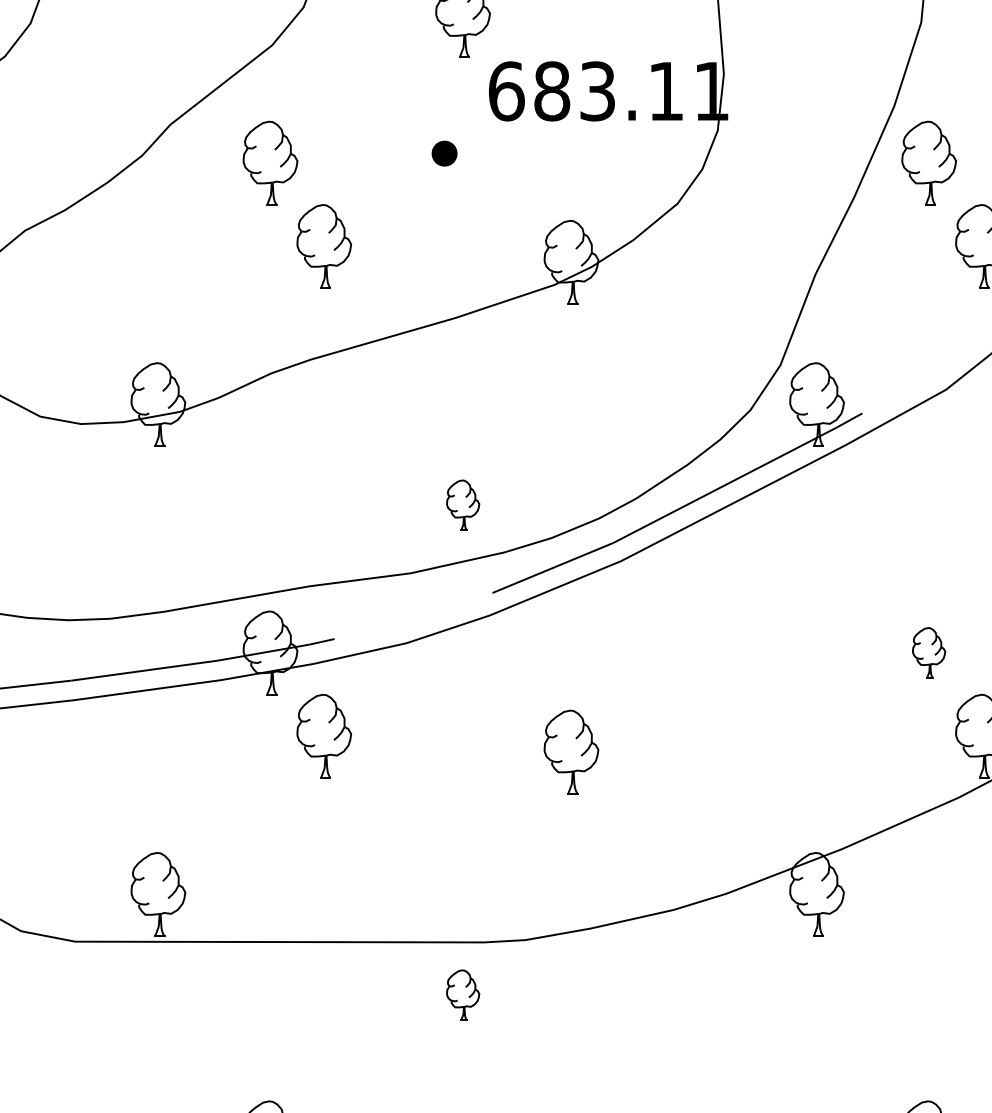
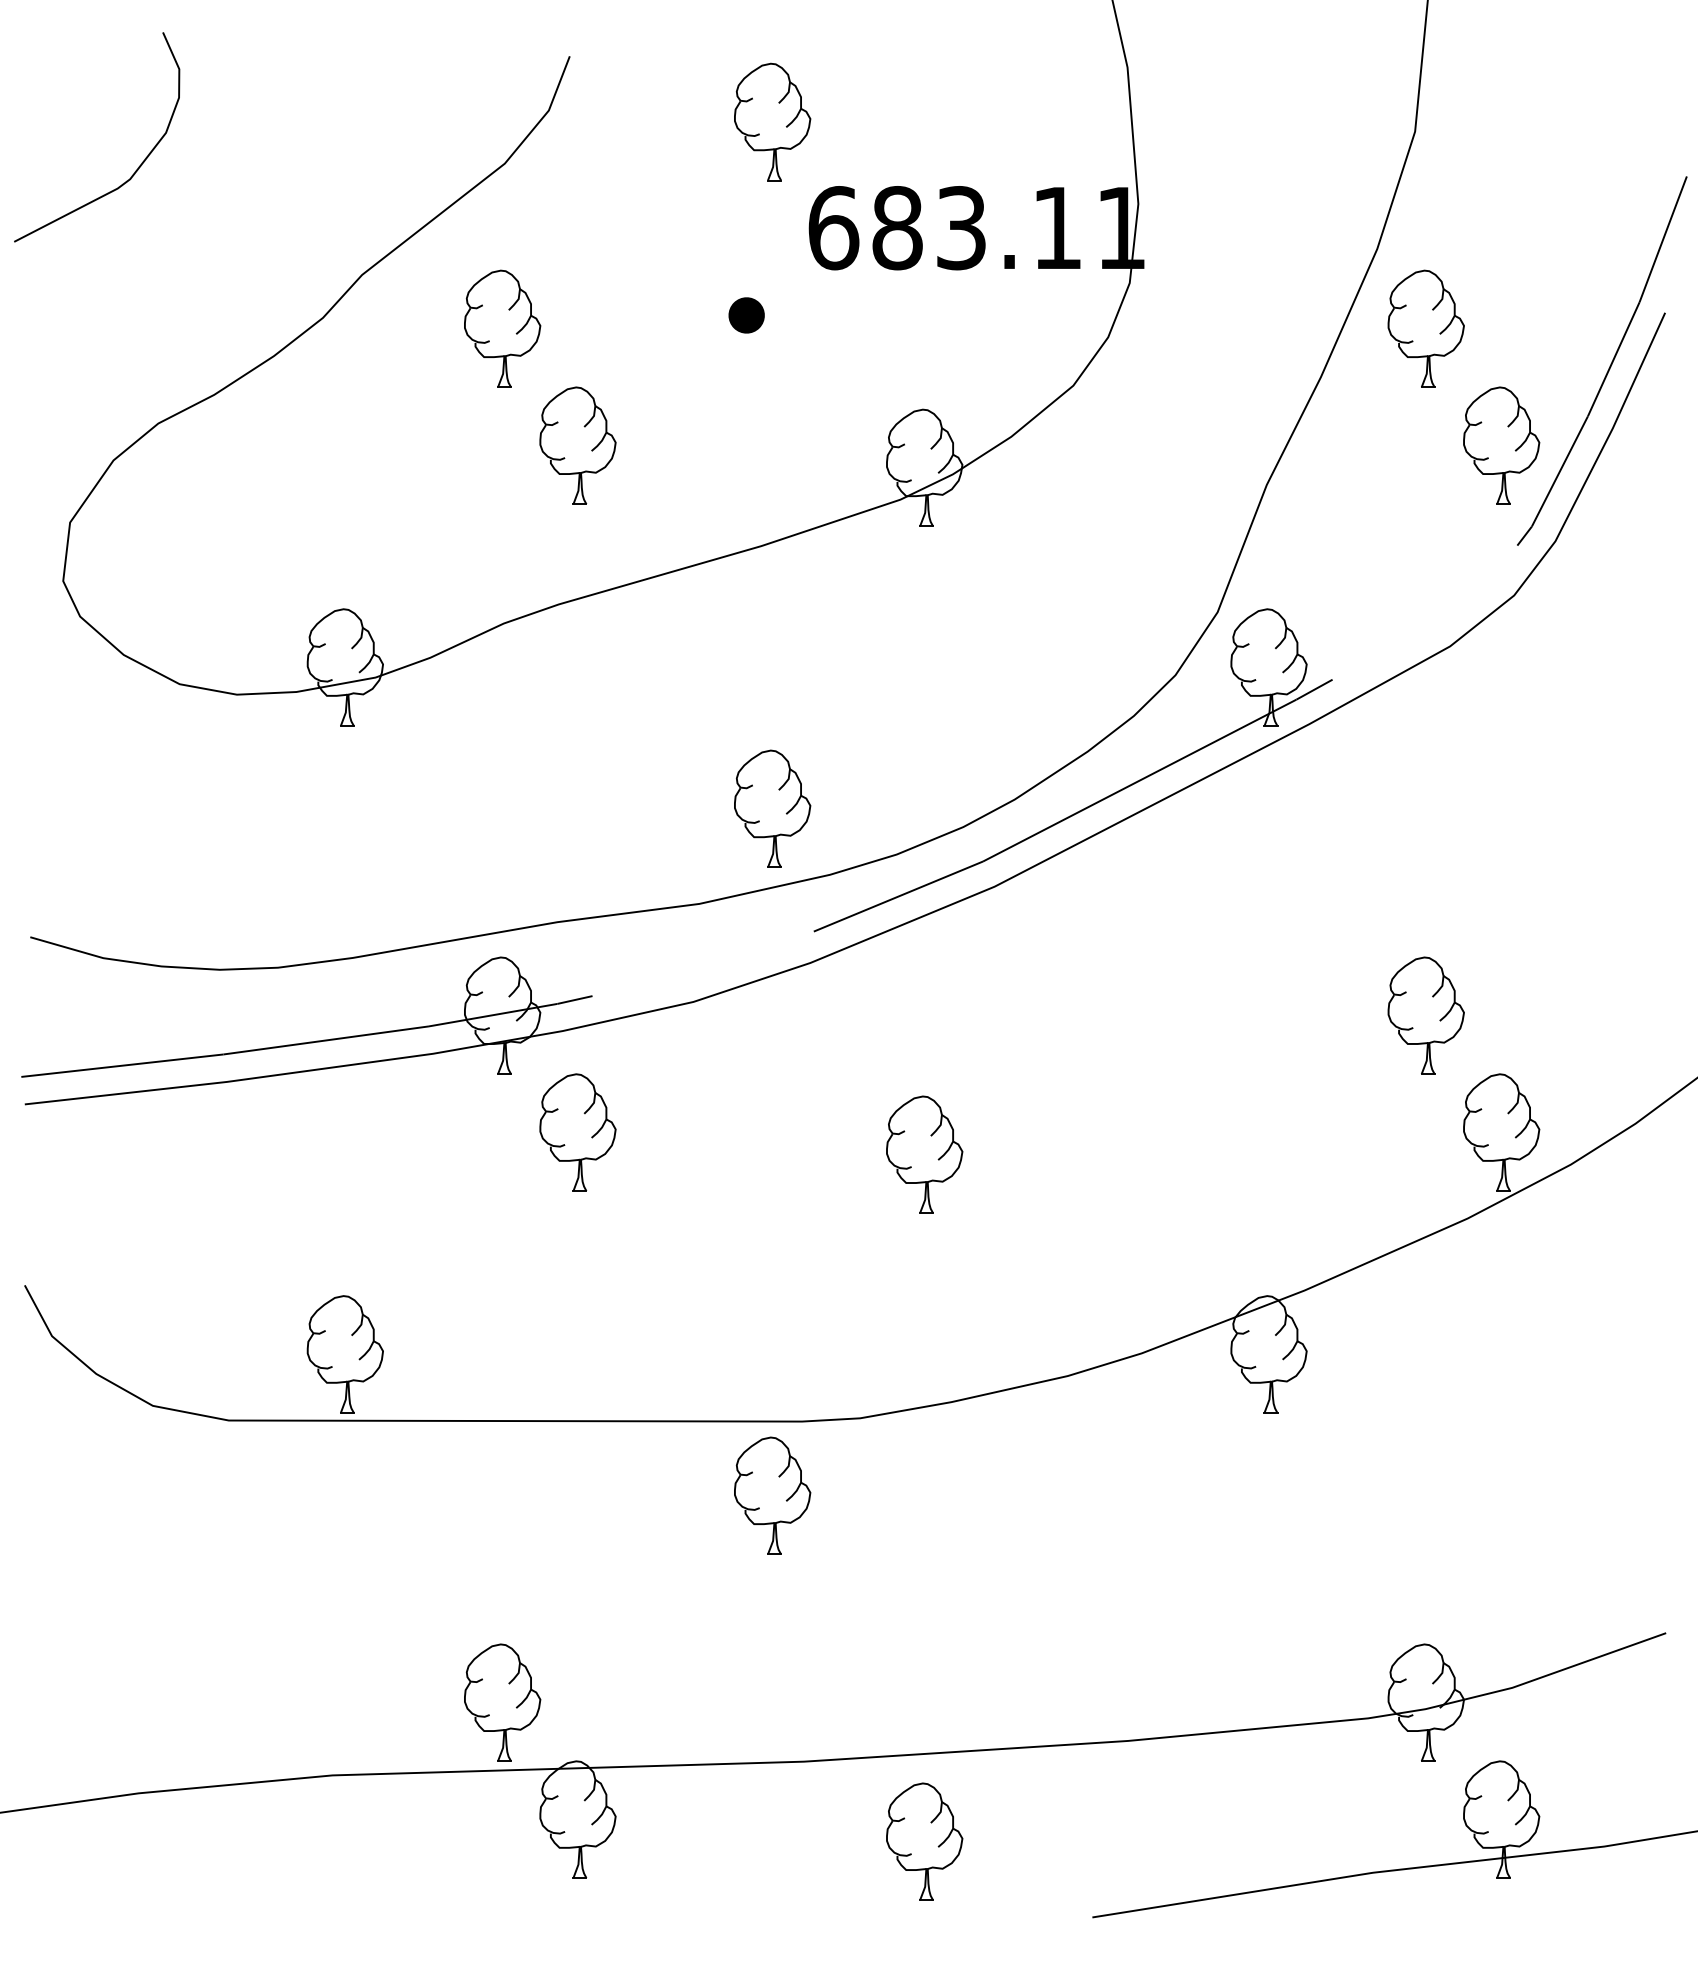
part: (463, 505) -> (772, 808), size x1.67
part: (928, 652) -> (1425, 1015), size x1.67
part: (463, 995) -> (772, 1495), size x1.67

